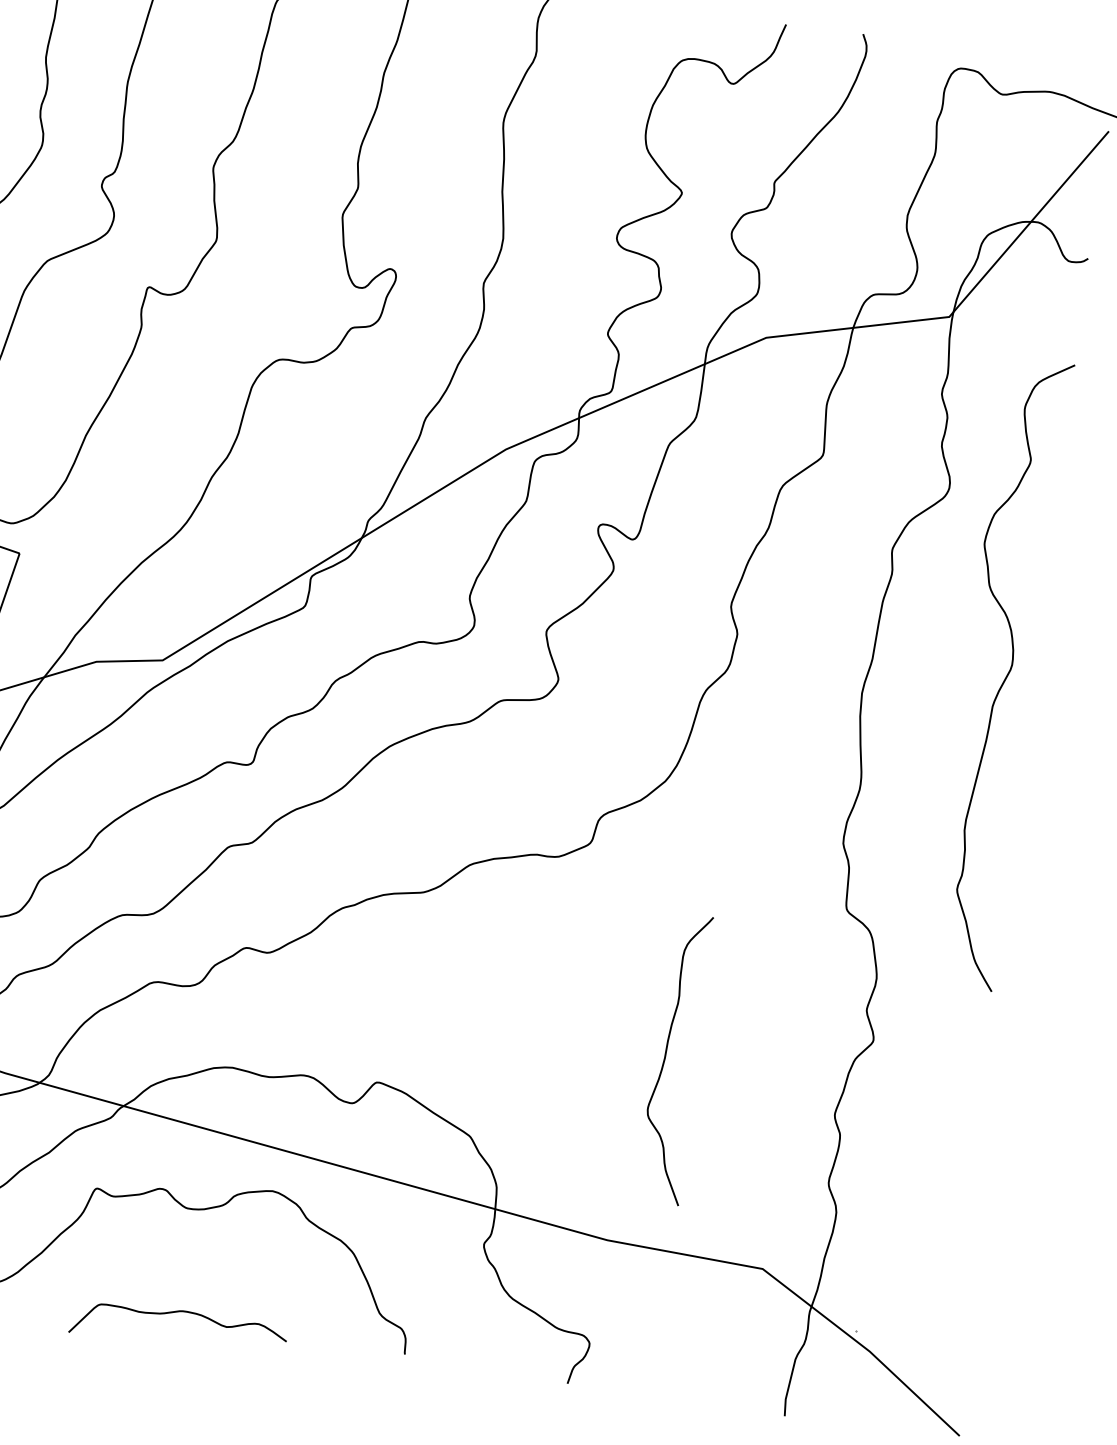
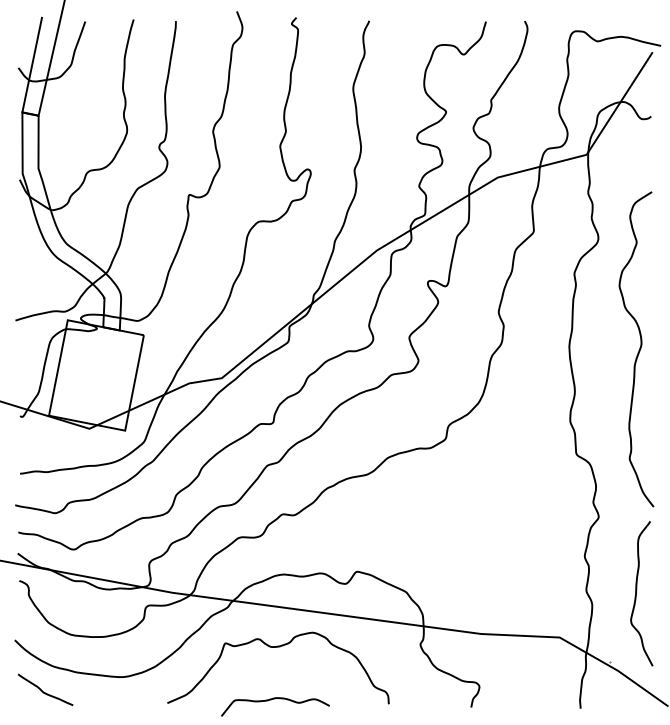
curve: (1004, 676) -> (638, 350), moved
curve: (668, 1051) -> (637, 590), moved

